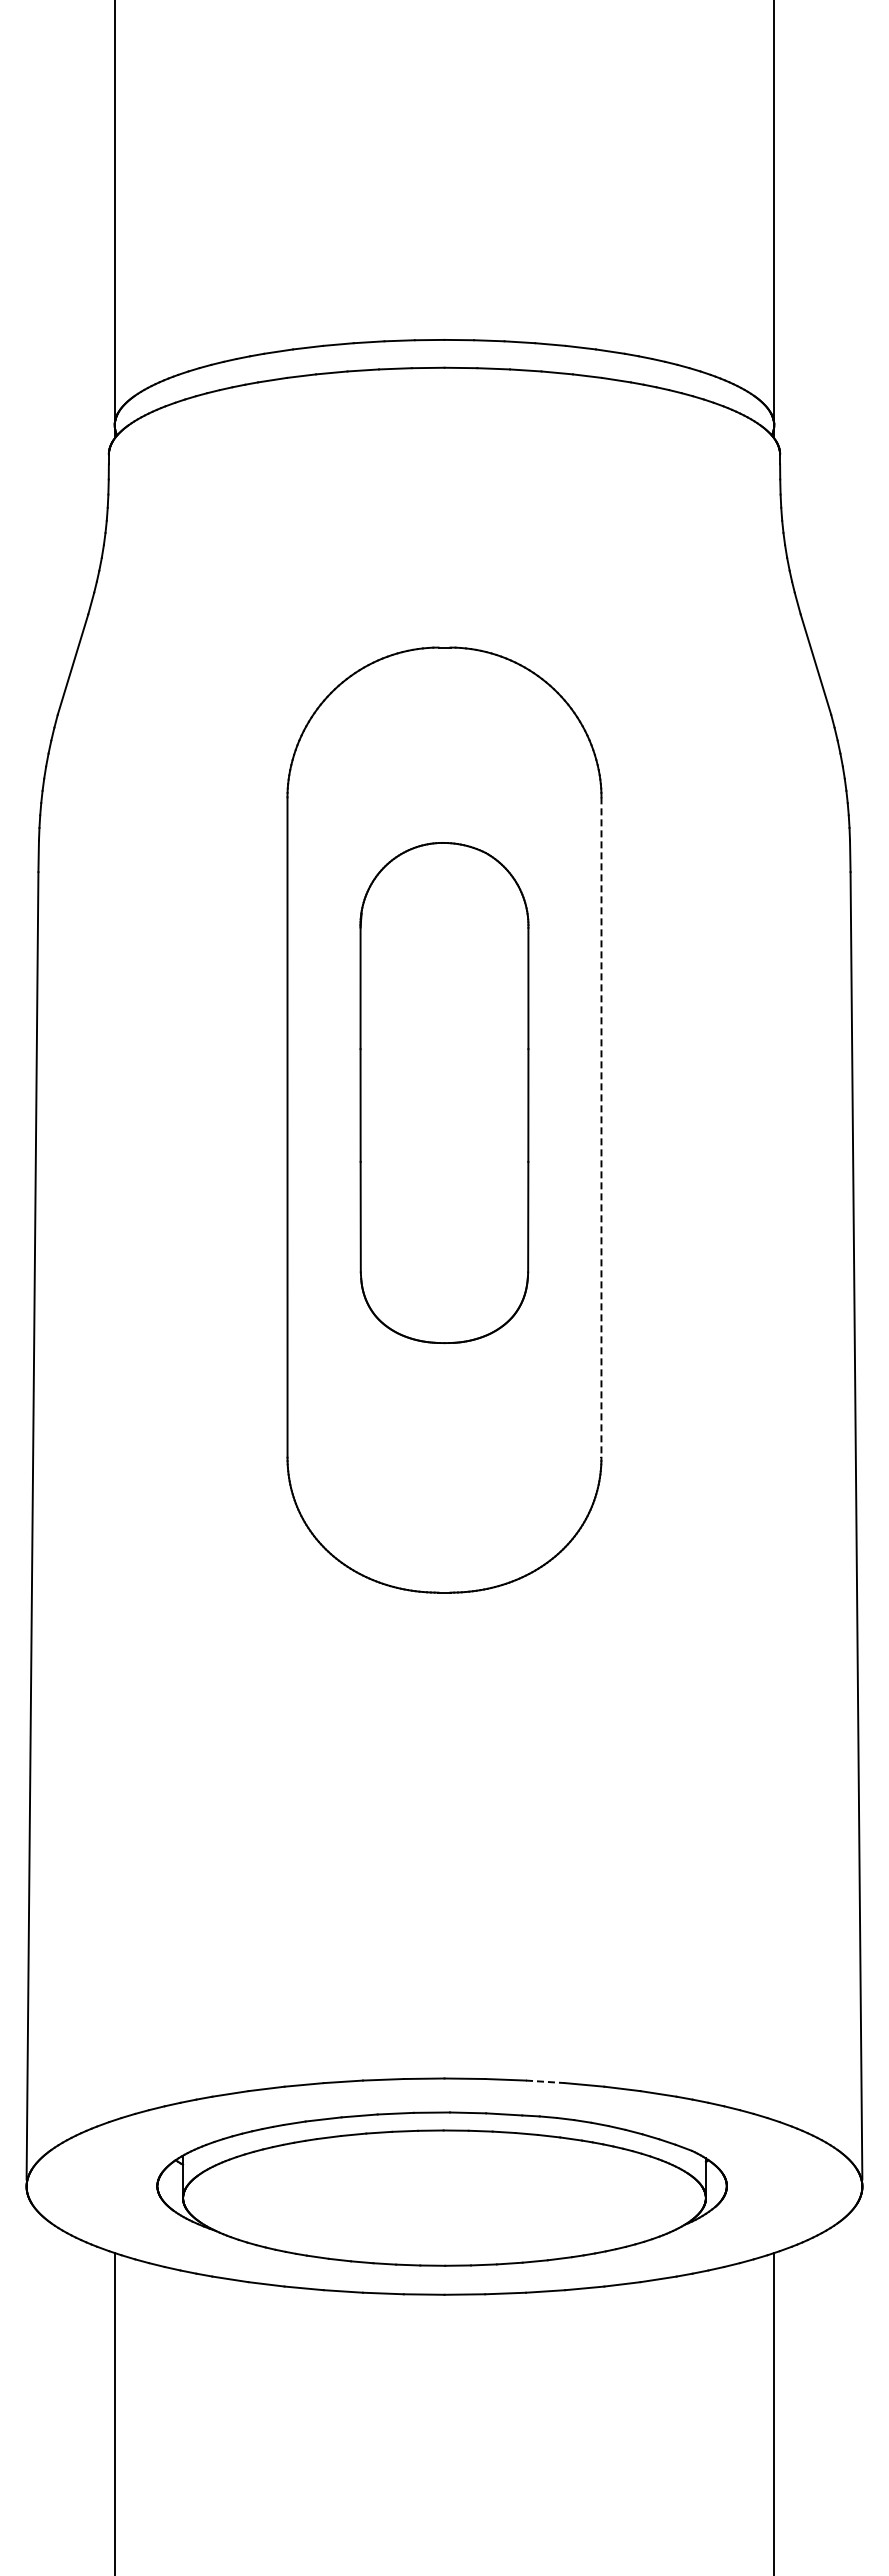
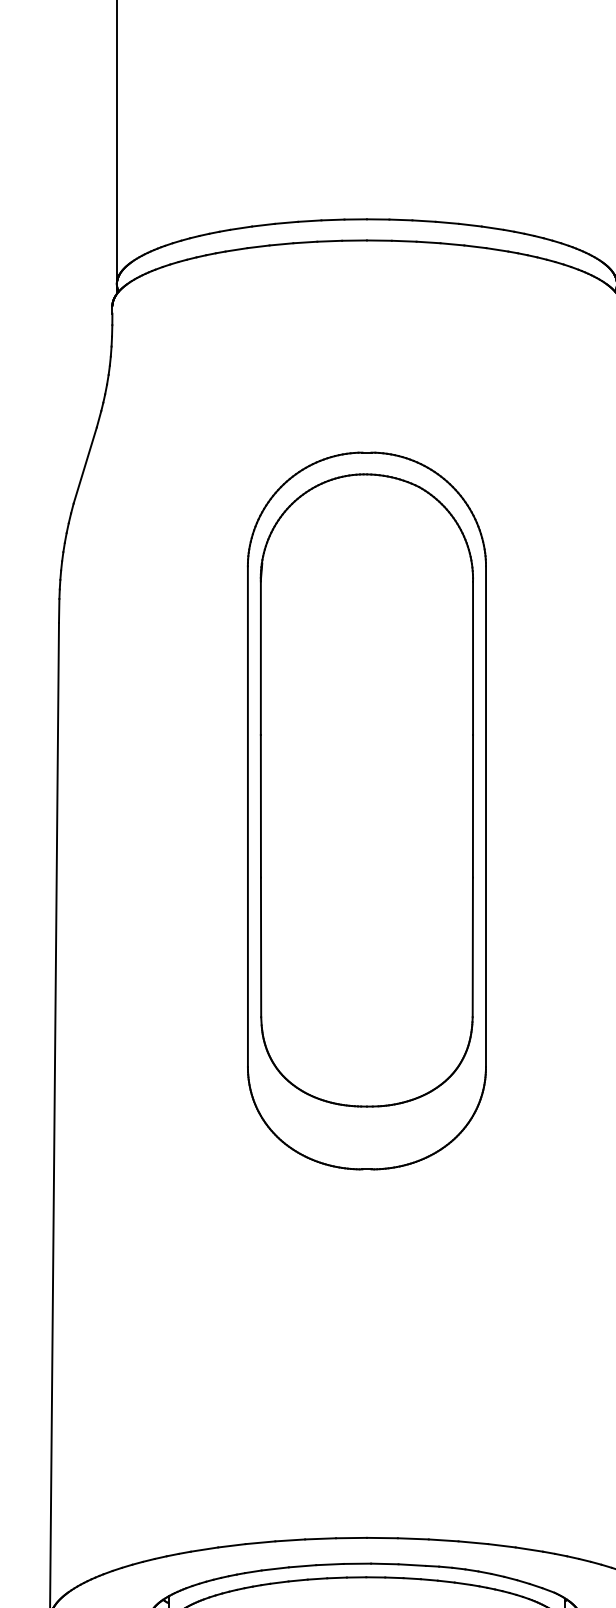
part: (444, 1092) -> (366, 790), size x1.67
line: (601, 1128) -> (486, 817), dashed -> solid
line: (545, 2081) -> (443, 1540), dashed -> solid

